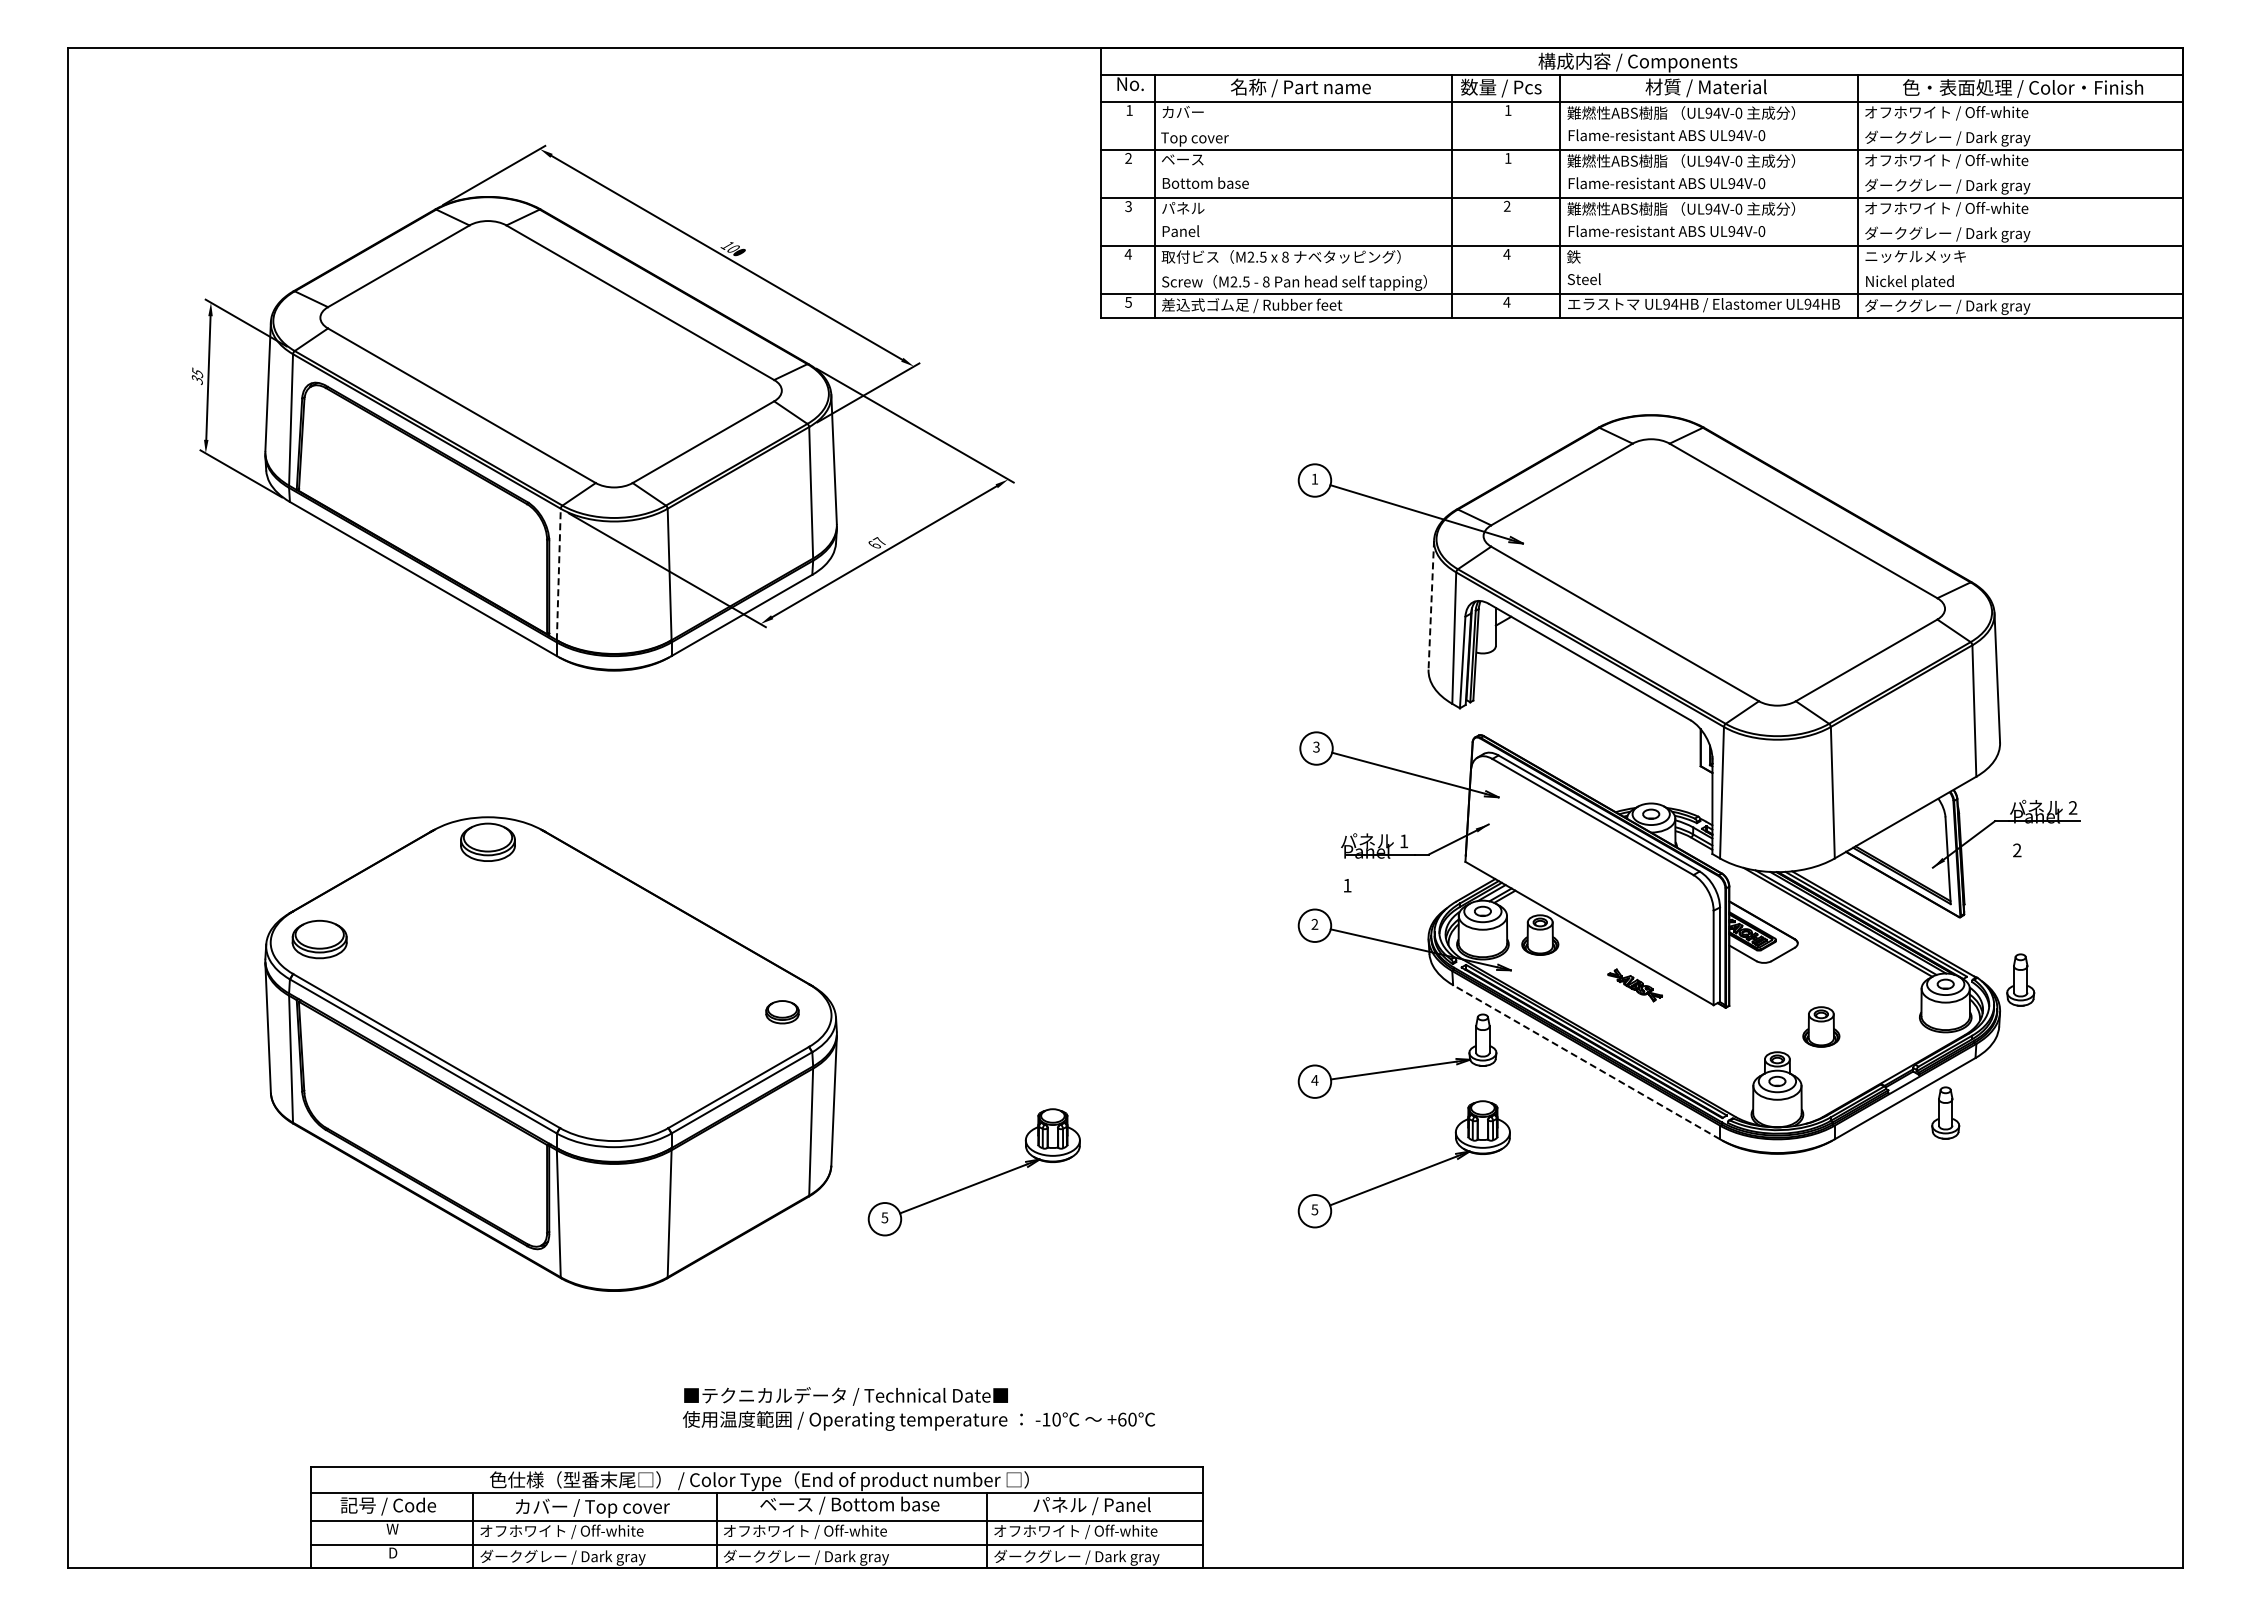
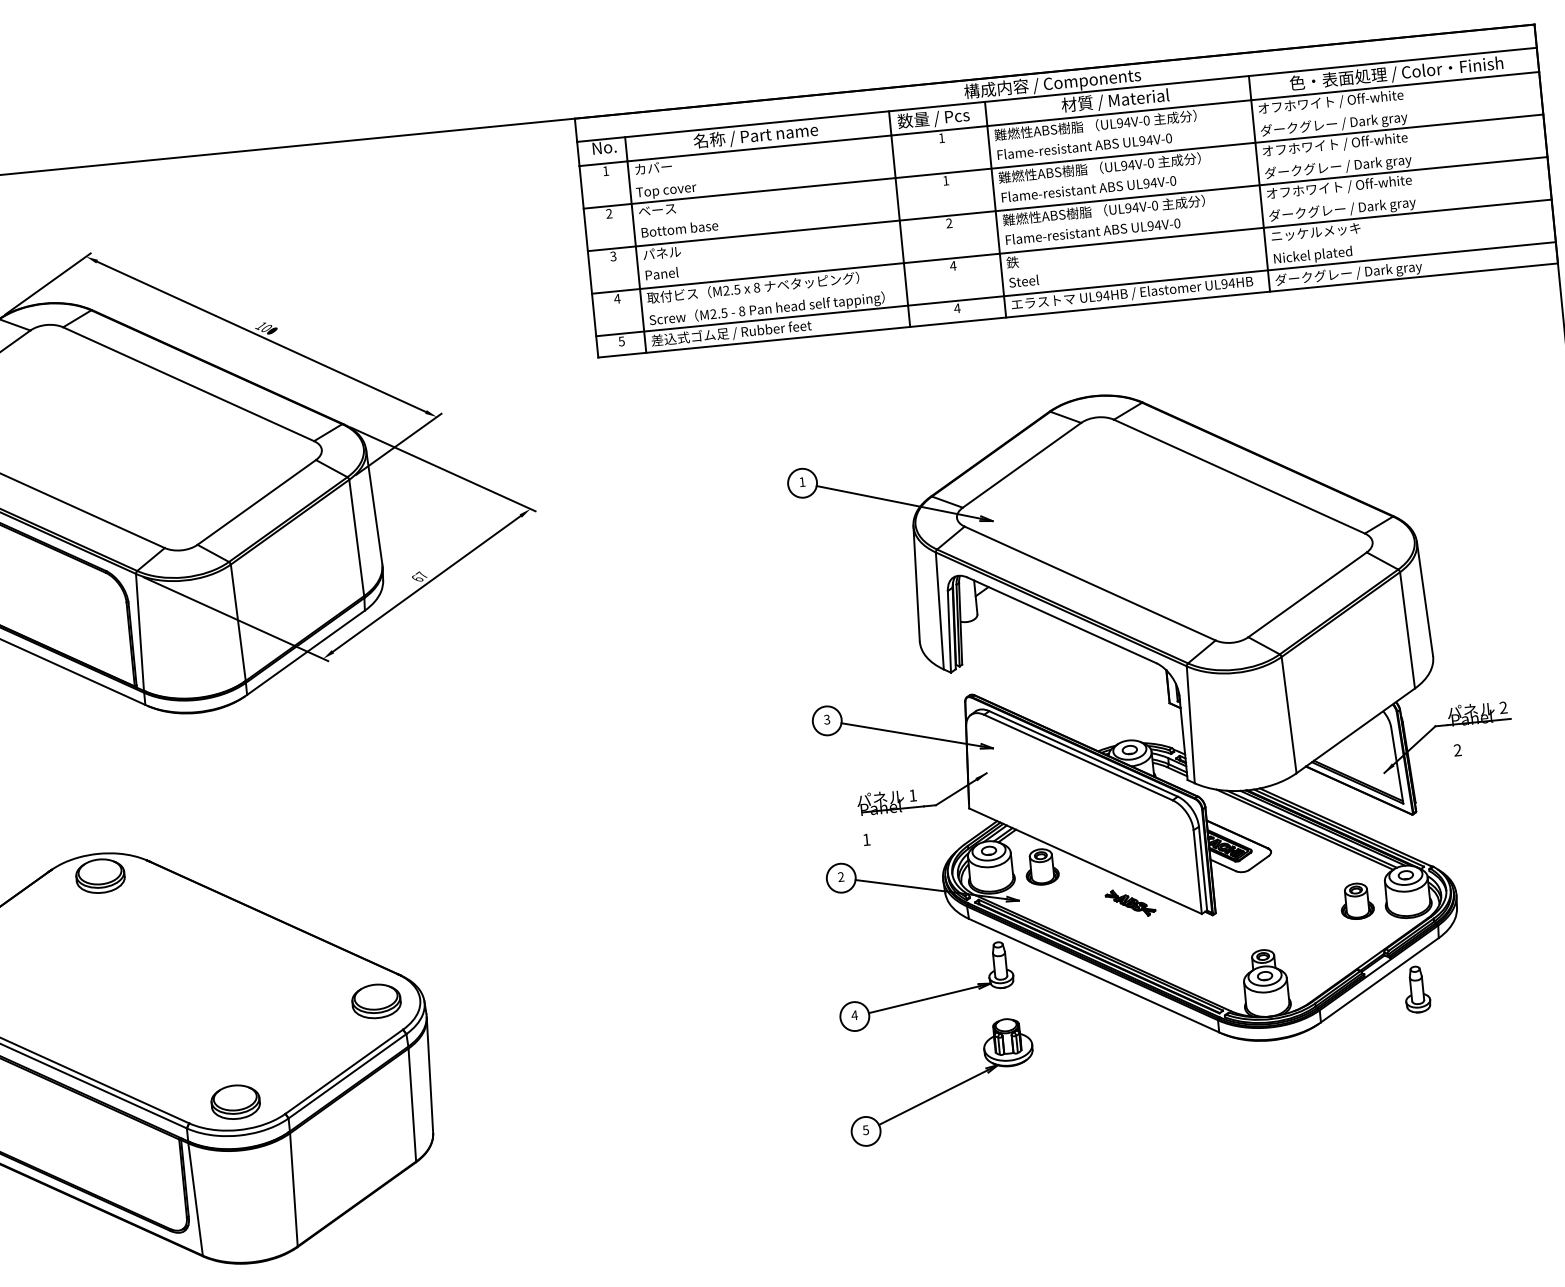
line: (558, 574) -> (139, 632), dashed -> solid
line: (1431, 605) -> (916, 583), dashed -> solid
part: (2020, 979) -> (1471, 864), removed
part: (782, 1011) -> (376, 1000), size x1.67
part: (1821, 1026) -> (1357, 900), moved
line: (1586, 1061) -> (1093, 975), dashed -> solid
part: (614, 1109) -> (235, 1102), added
part: (976, 1182) -> (563, 1135), removed

